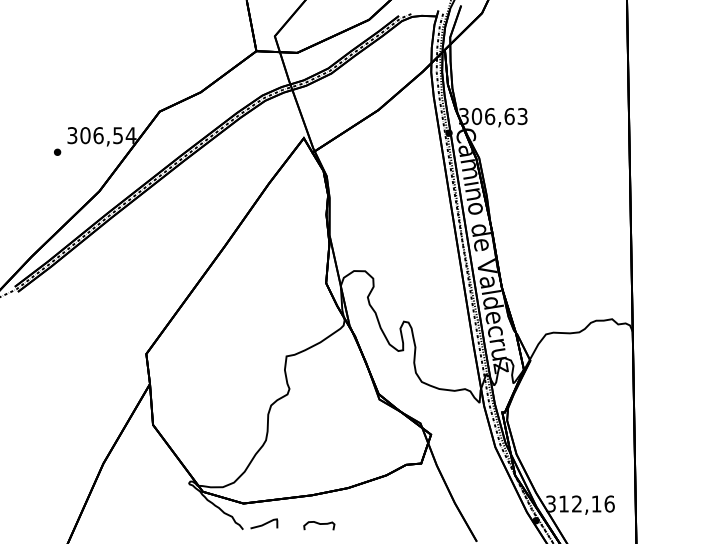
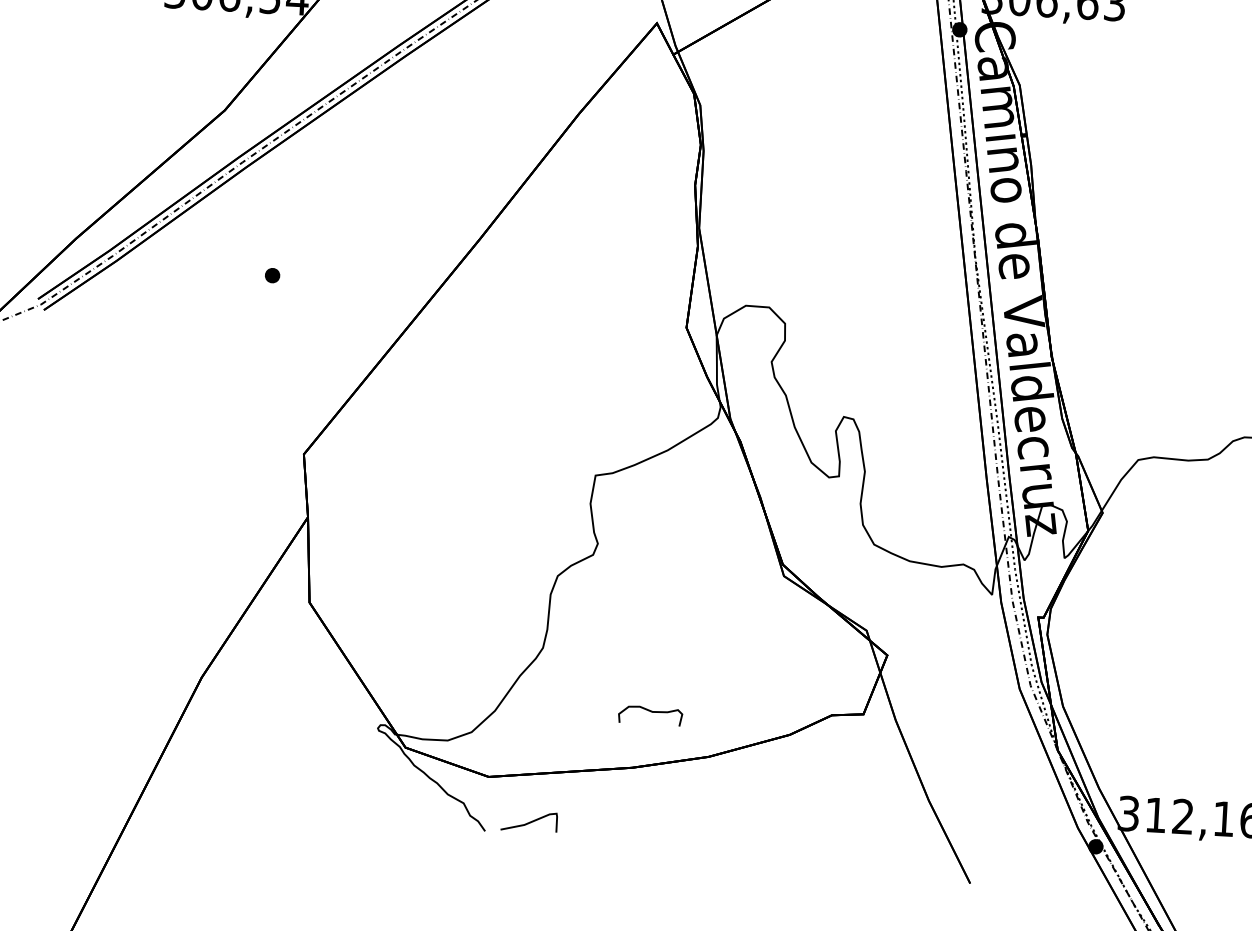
part: (57, 151) -> (272, 273), moved
curve: (319, 524) -> (651, 712), moved

